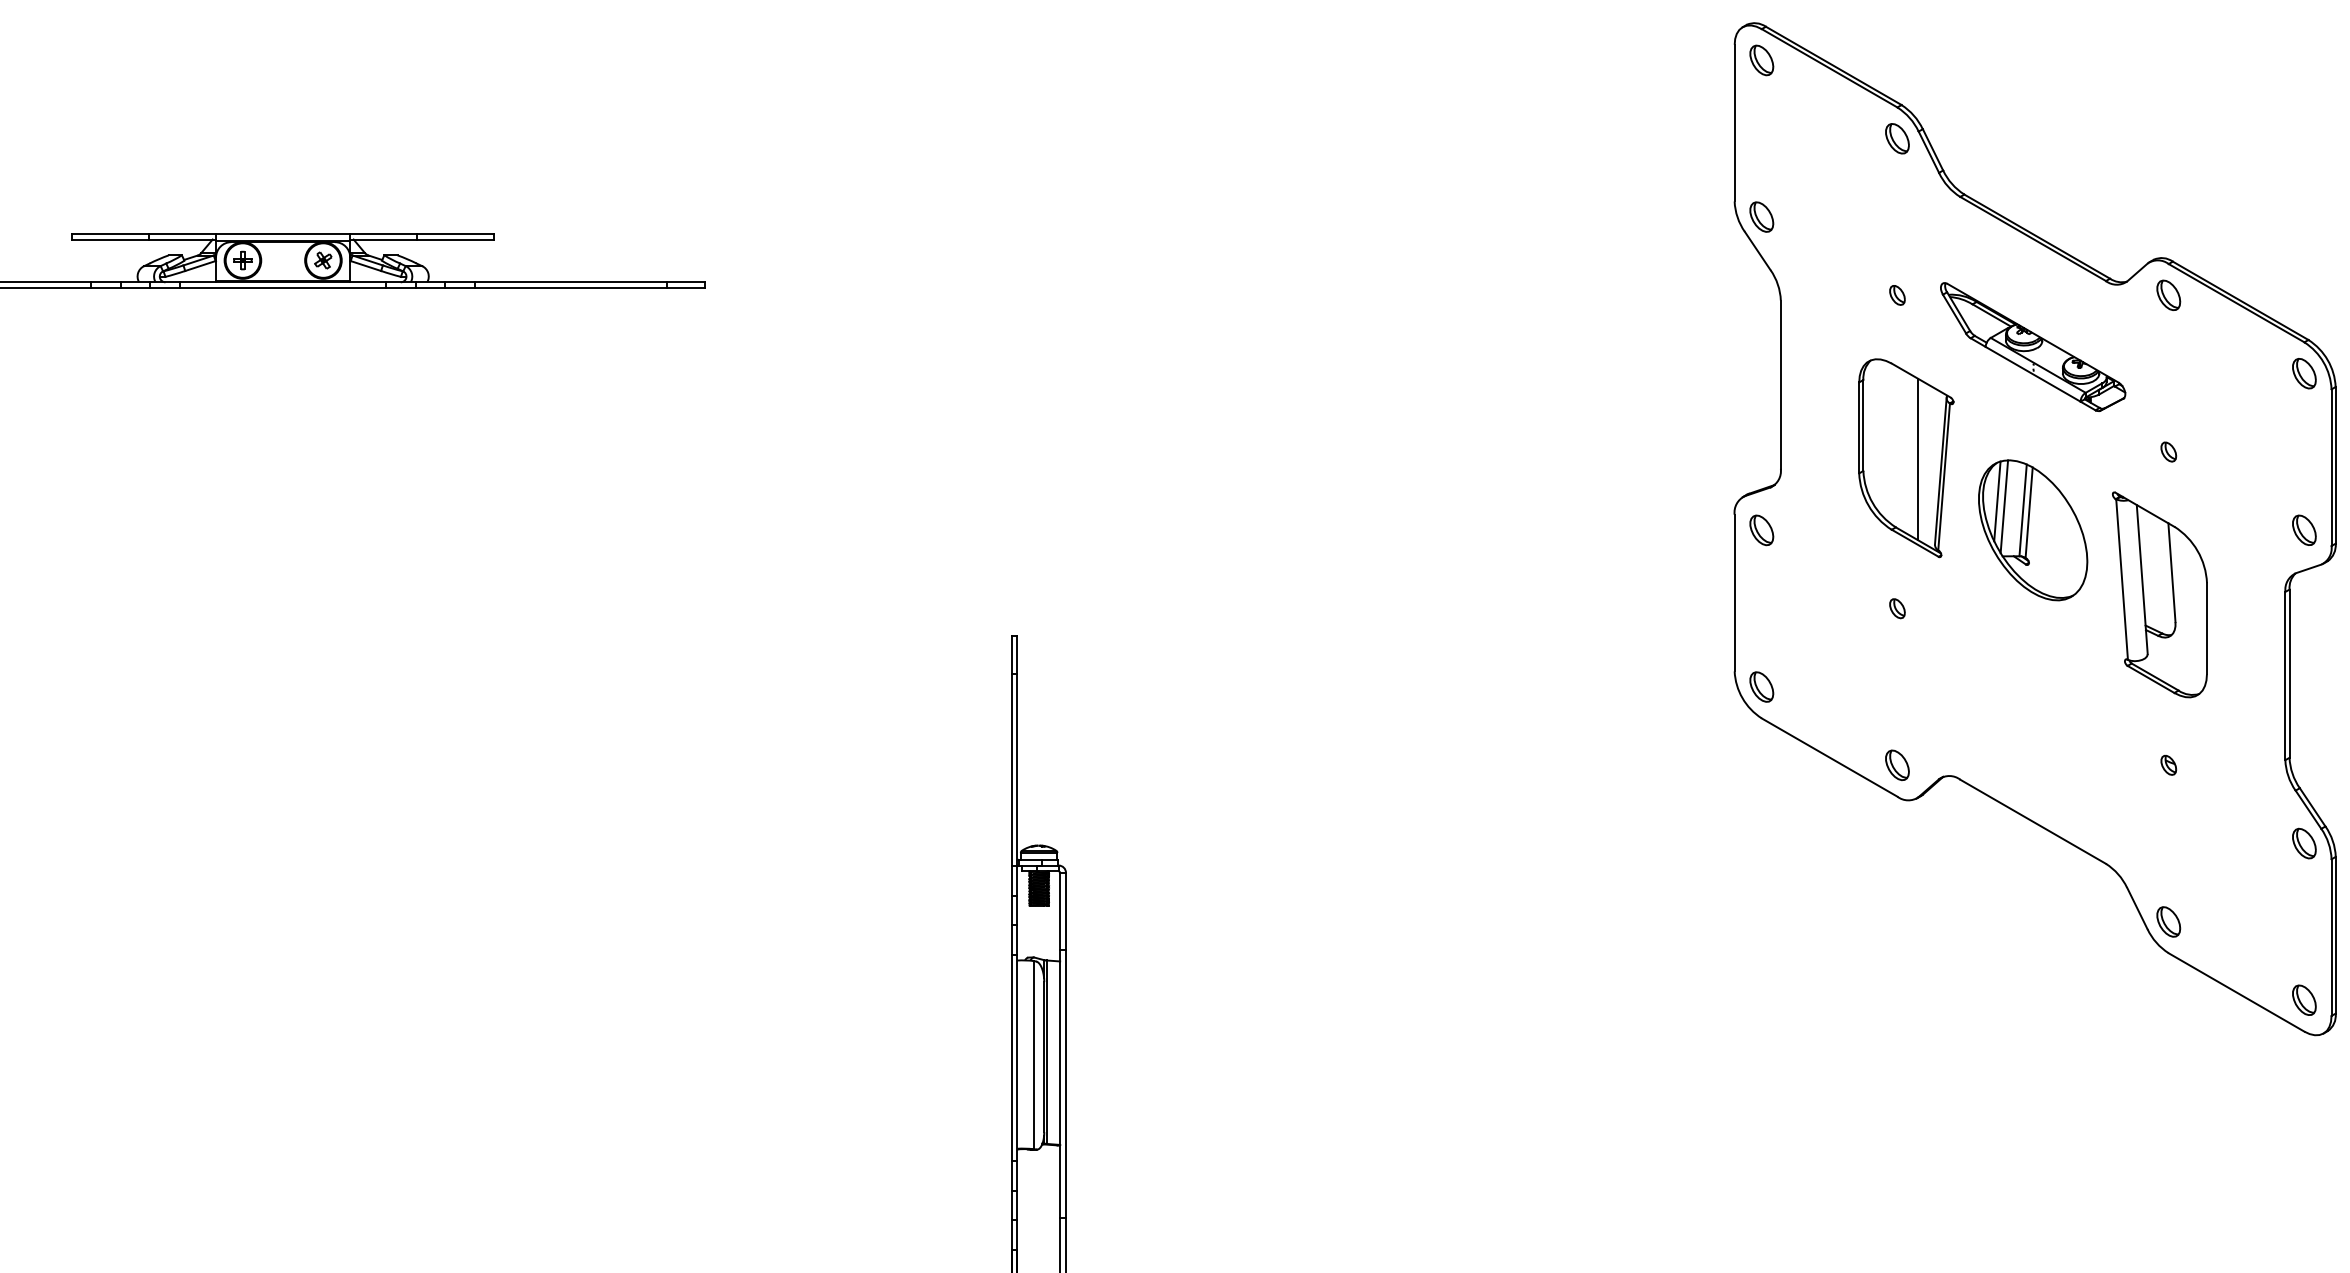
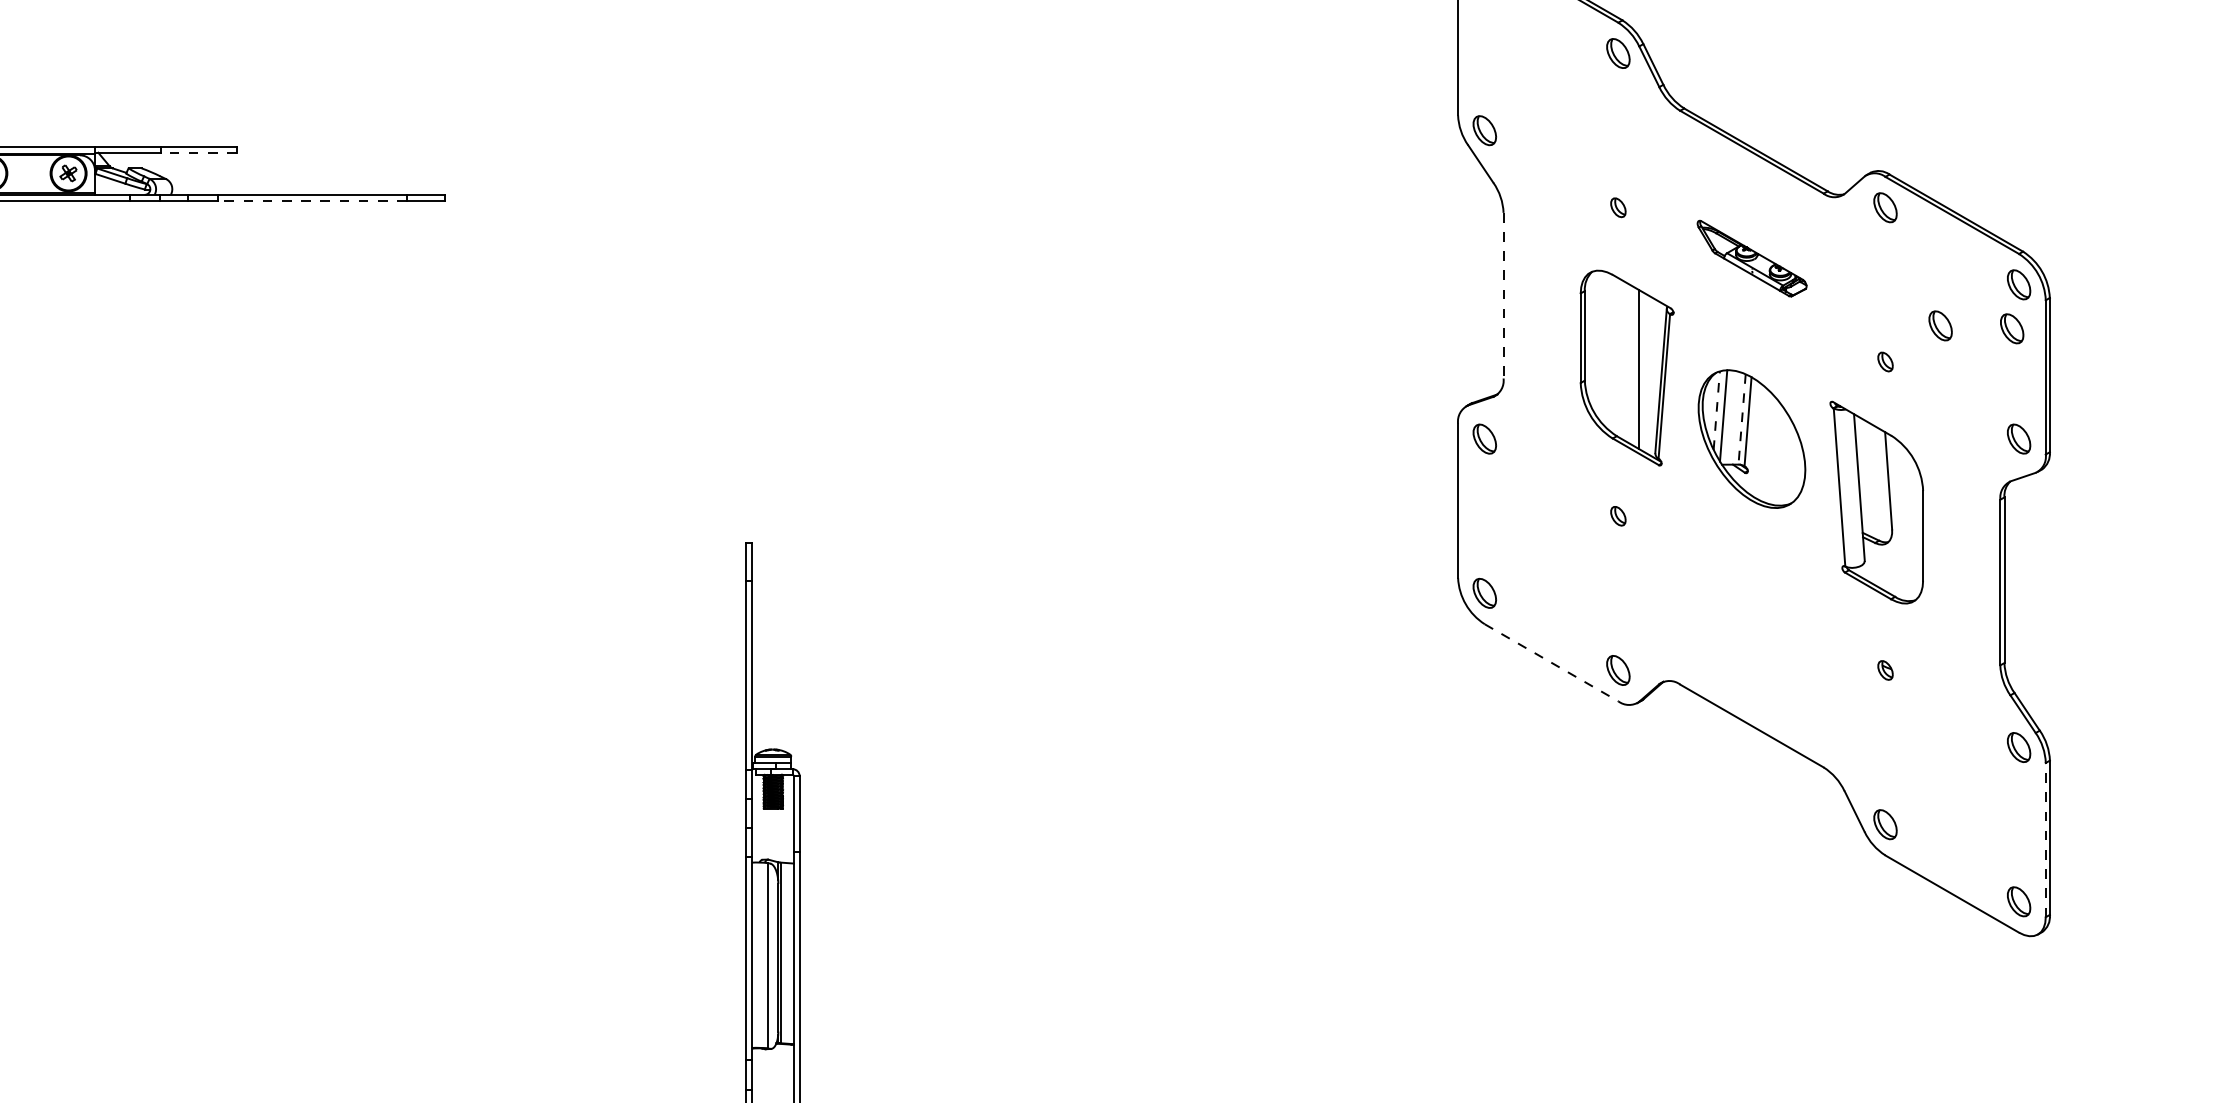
line: (455, 239) -> (198, 152), solid -> dashed
line: (570, 288) -> (311, 200), solid -> dashed
part: (2033, 346) -> (1752, 258), size x0.6
line: (1780, 385) -> (1503, 296), solid -> dashed
part: (2224, 414) -> (1940, 325), added
part: (2297, 417) -> (2012, 327), added
line: (1997, 500) -> (1716, 409), solid -> dashed
line: (2023, 510) -> (1742, 419), solid -> dashed
line: (1830, 757) -> (1552, 662), solid -> dashed
line: (2331, 937) -> (2045, 839), solid -> dashed

